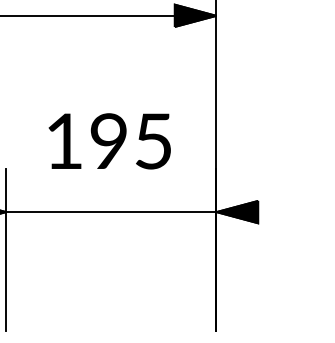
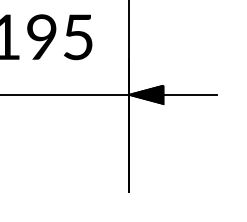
line: (291, 212) -> (190, 95), added

